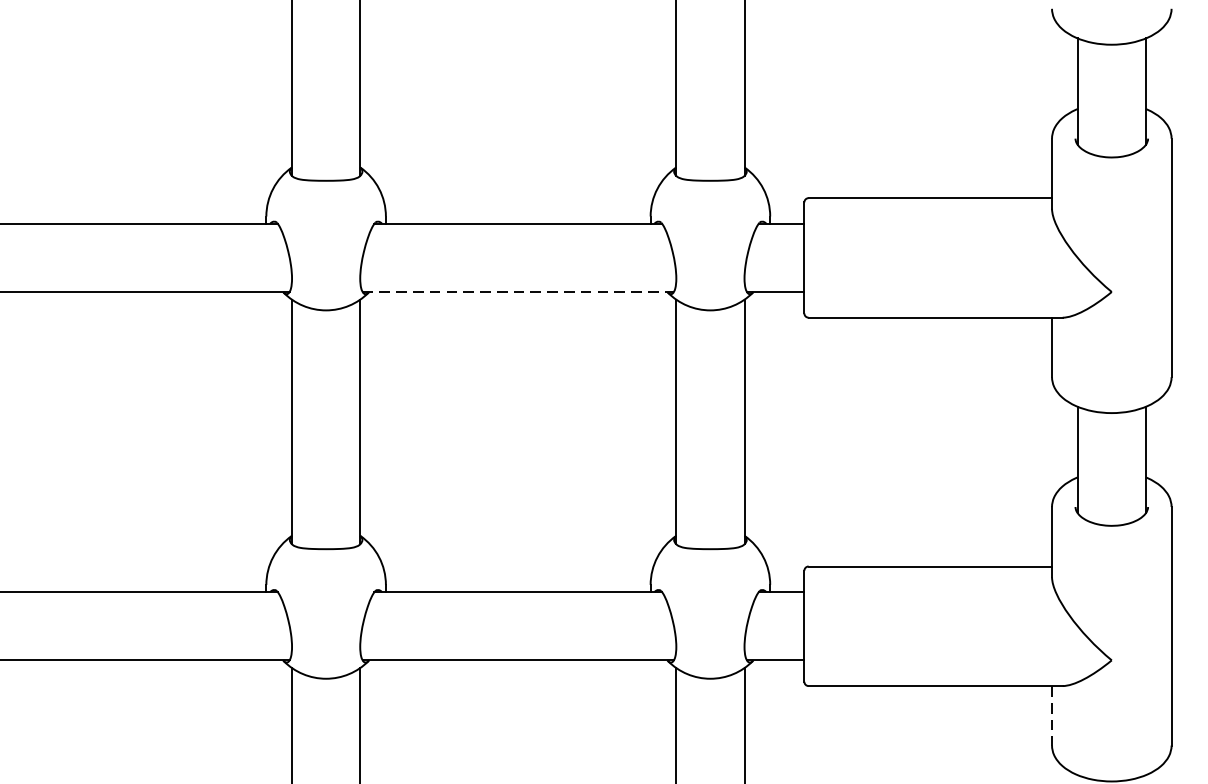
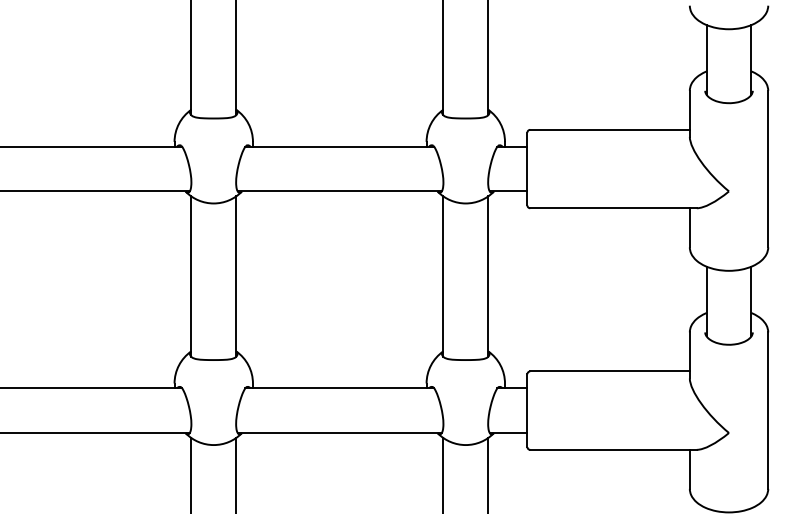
line: (519, 292) -> (340, 191), dashed -> solid
line: (1051, 716) -> (689, 469), dashed -> solid

